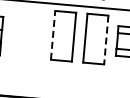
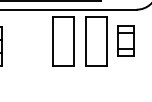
line: (53, 35) -> (53, 41), dashed -> solid
line: (105, 40) -> (106, 41), dashed -> solid

